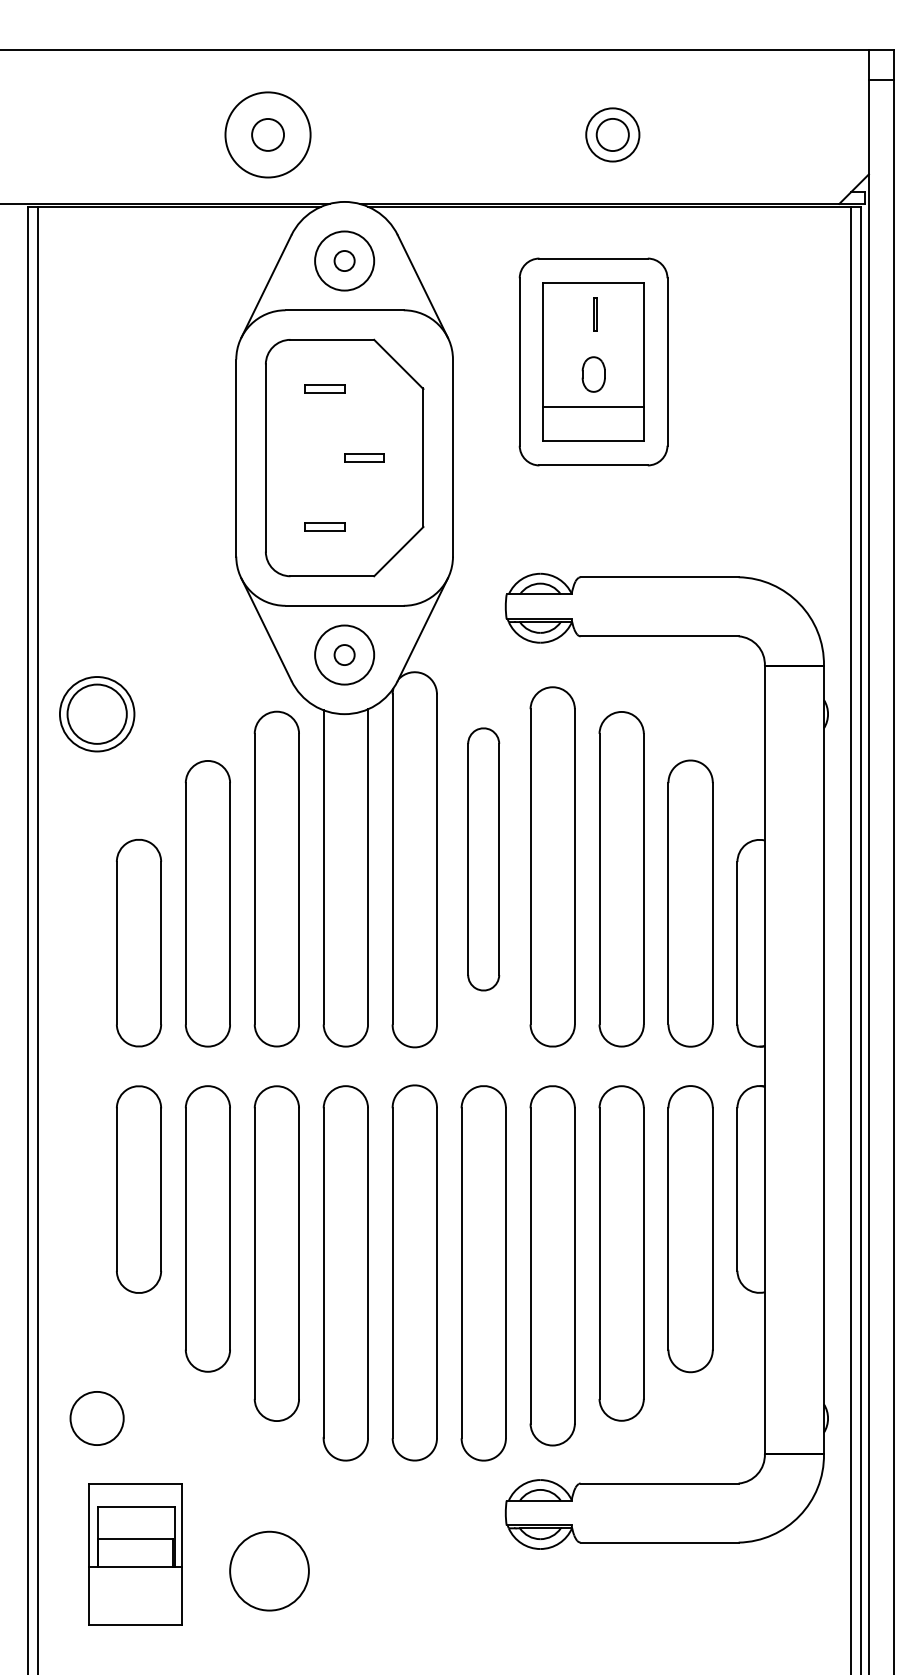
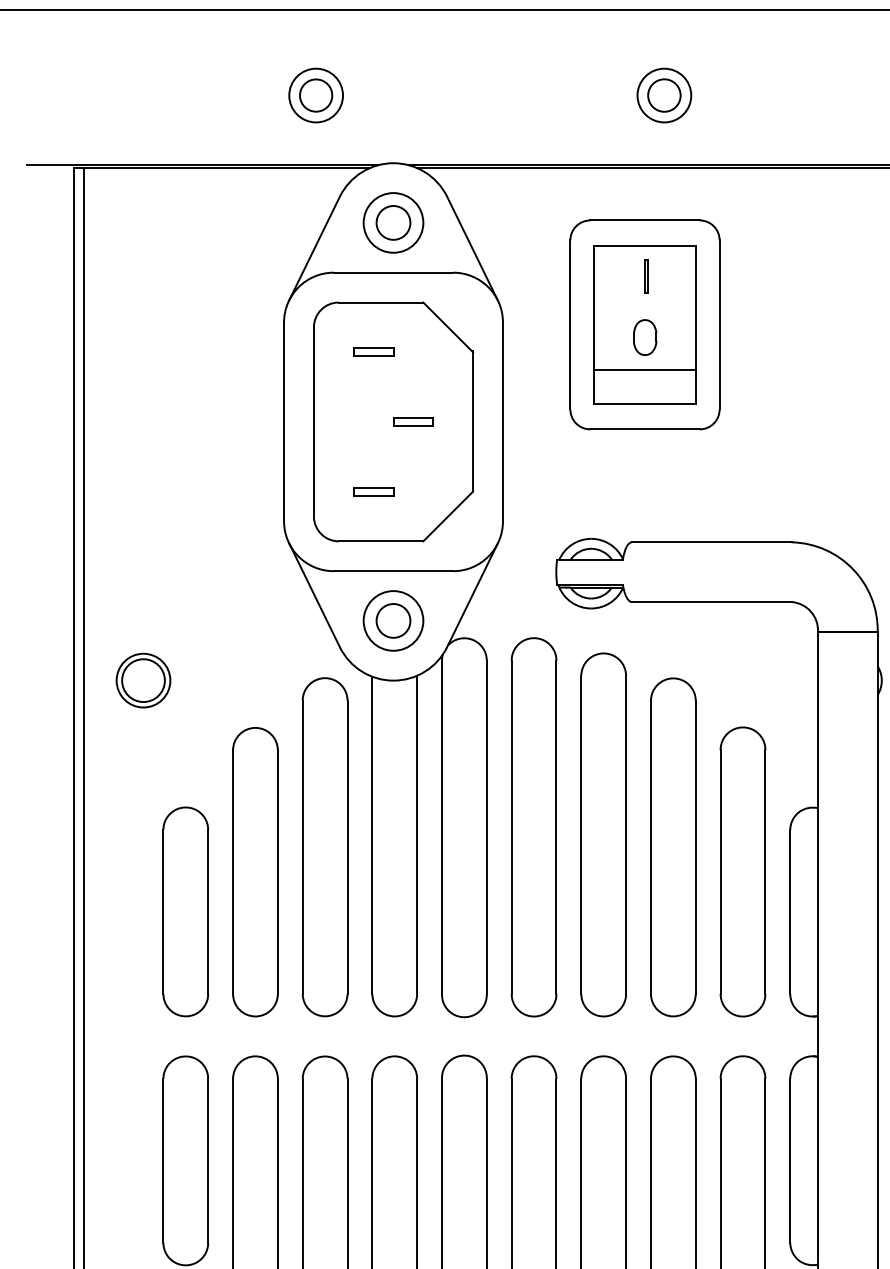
circle: (267, 134) -> (315, 95), size x0.62
circle: (344, 260) -> (393, 222), size x1.67
circle: (344, 654) -> (393, 620), size x1.67
part: (96, 713) -> (142, 679), size x0.71
part: (483, 859) -> (533, 827), size x1.43

